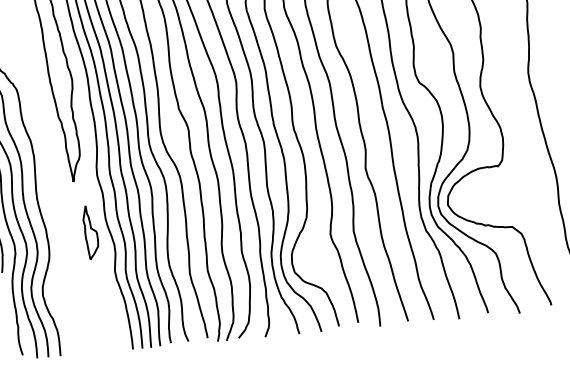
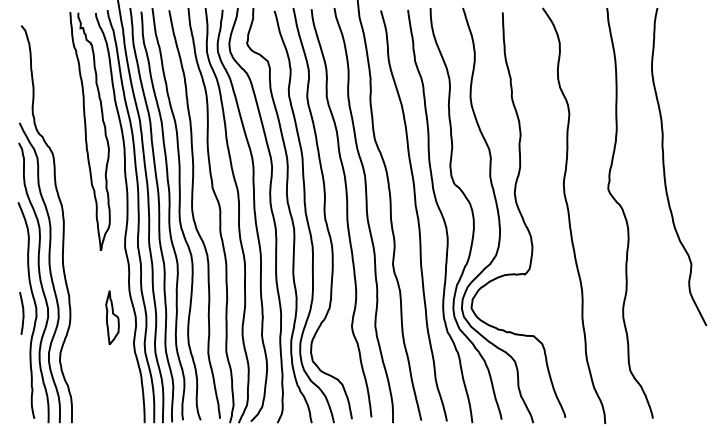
part: (90, 232) -> (112, 317), moved

